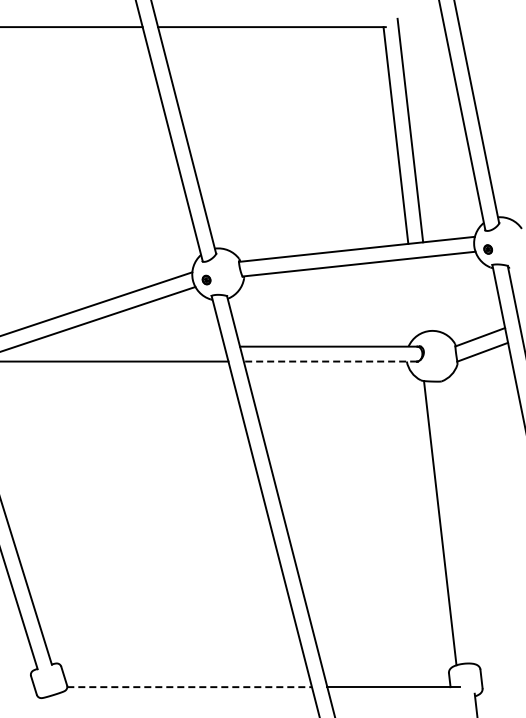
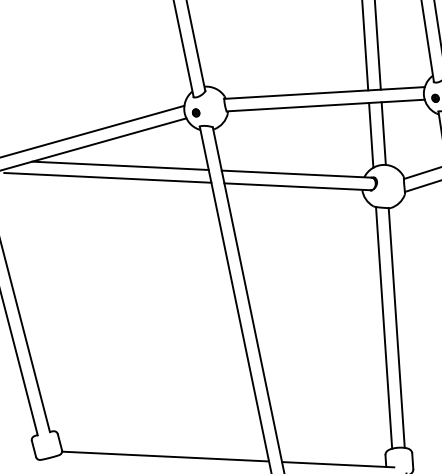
line: (428, 293) -> (383, 133), added
line: (414, 296) -> (371, 135), added
line: (120, 346) -> (120, 165), added
line: (330, 361) -> (297, 186), dashed -> solid
line: (455, 522) -> (397, 327), added
line: (190, 687) -> (166, 456), dashed -> solid

